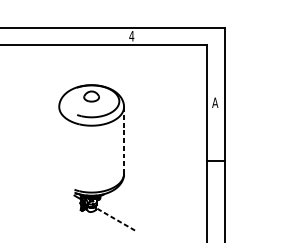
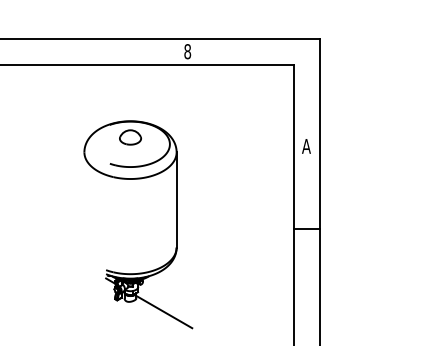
text: (131, 36) -> (187, 51), 4 -> 8
line: (123, 140) -> (176, 199), dashed -> solid
line: (114, 218) -> (163, 311), dashed -> solid

